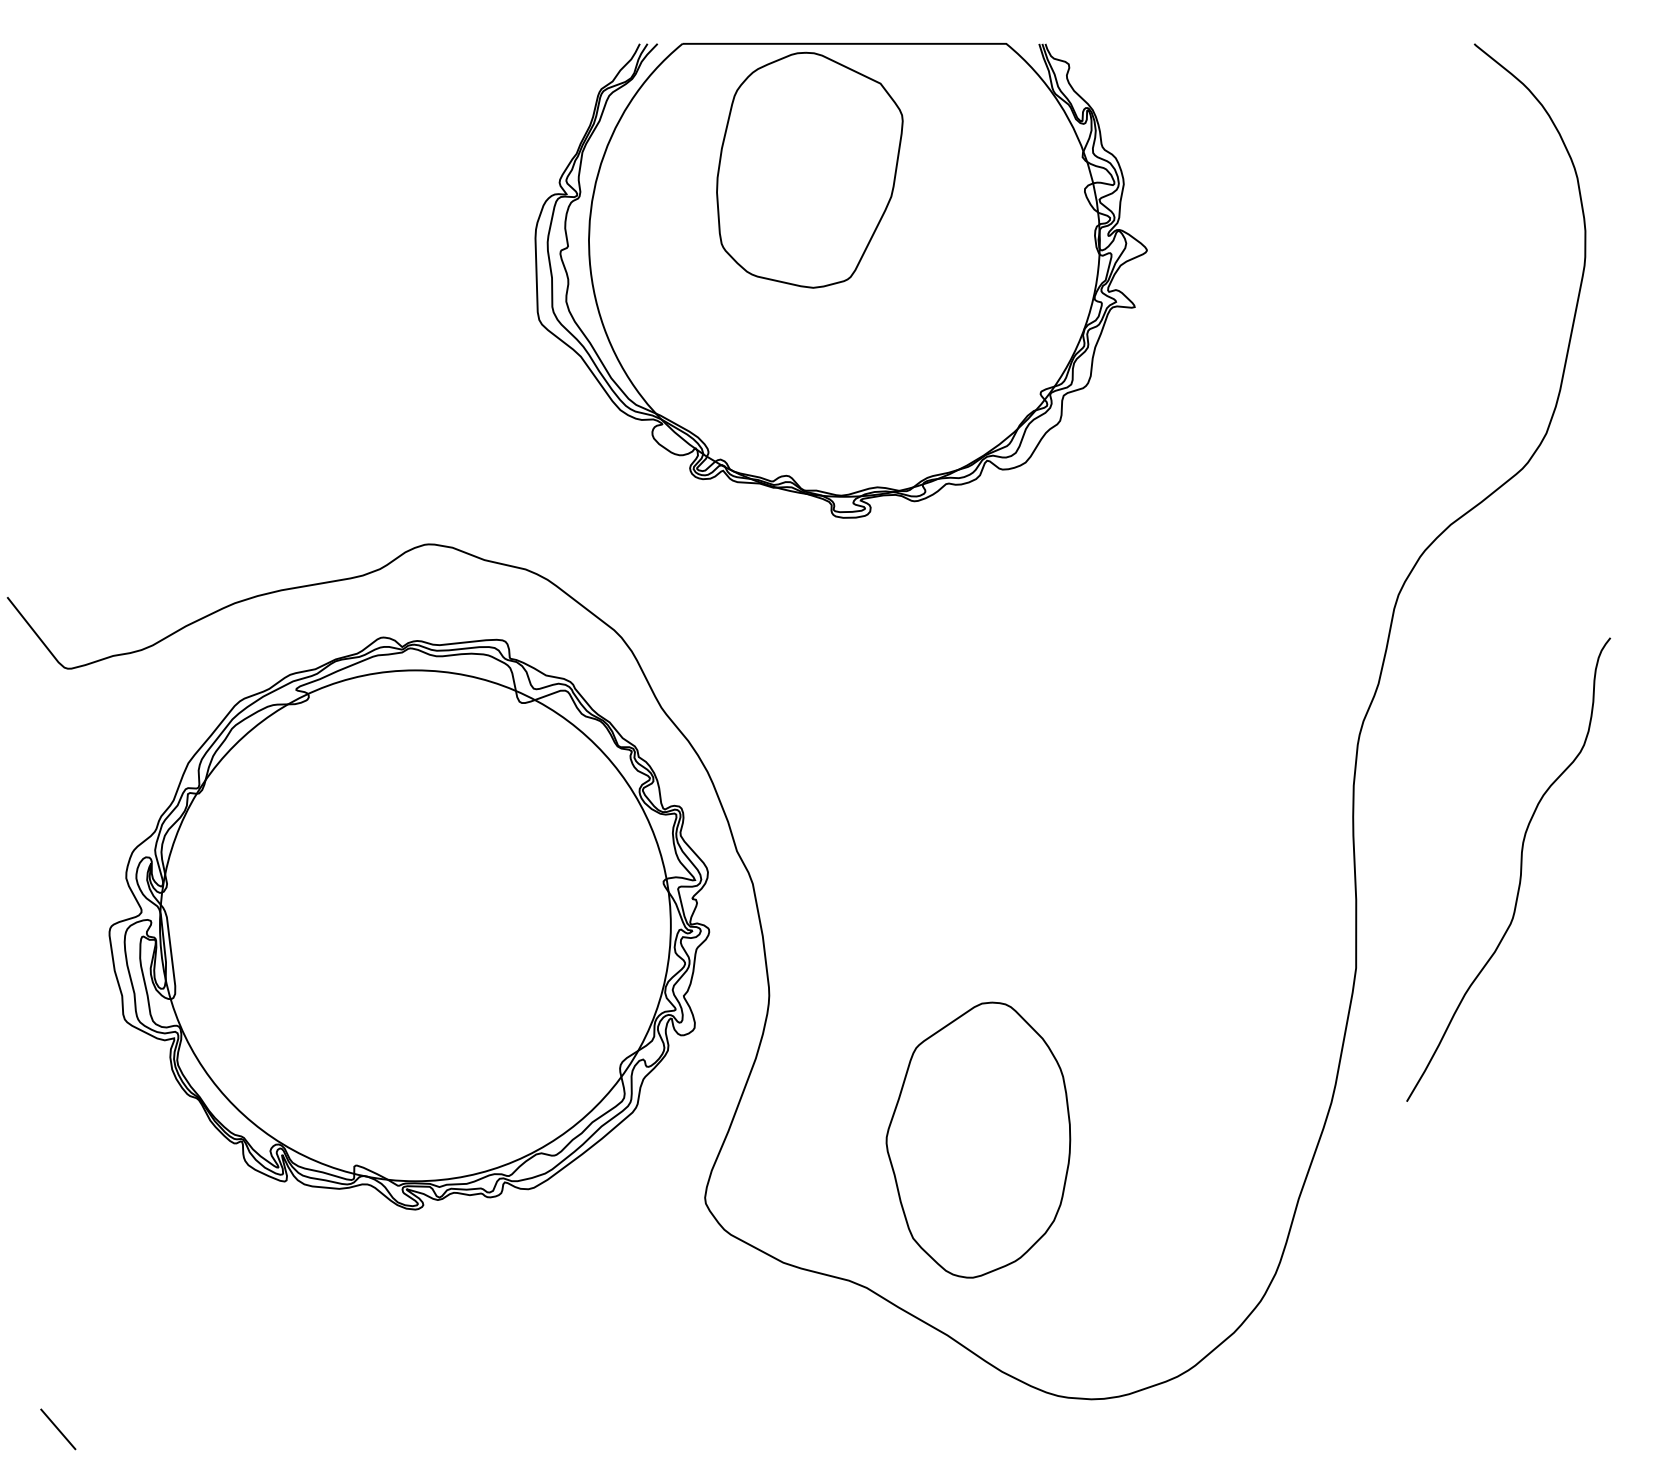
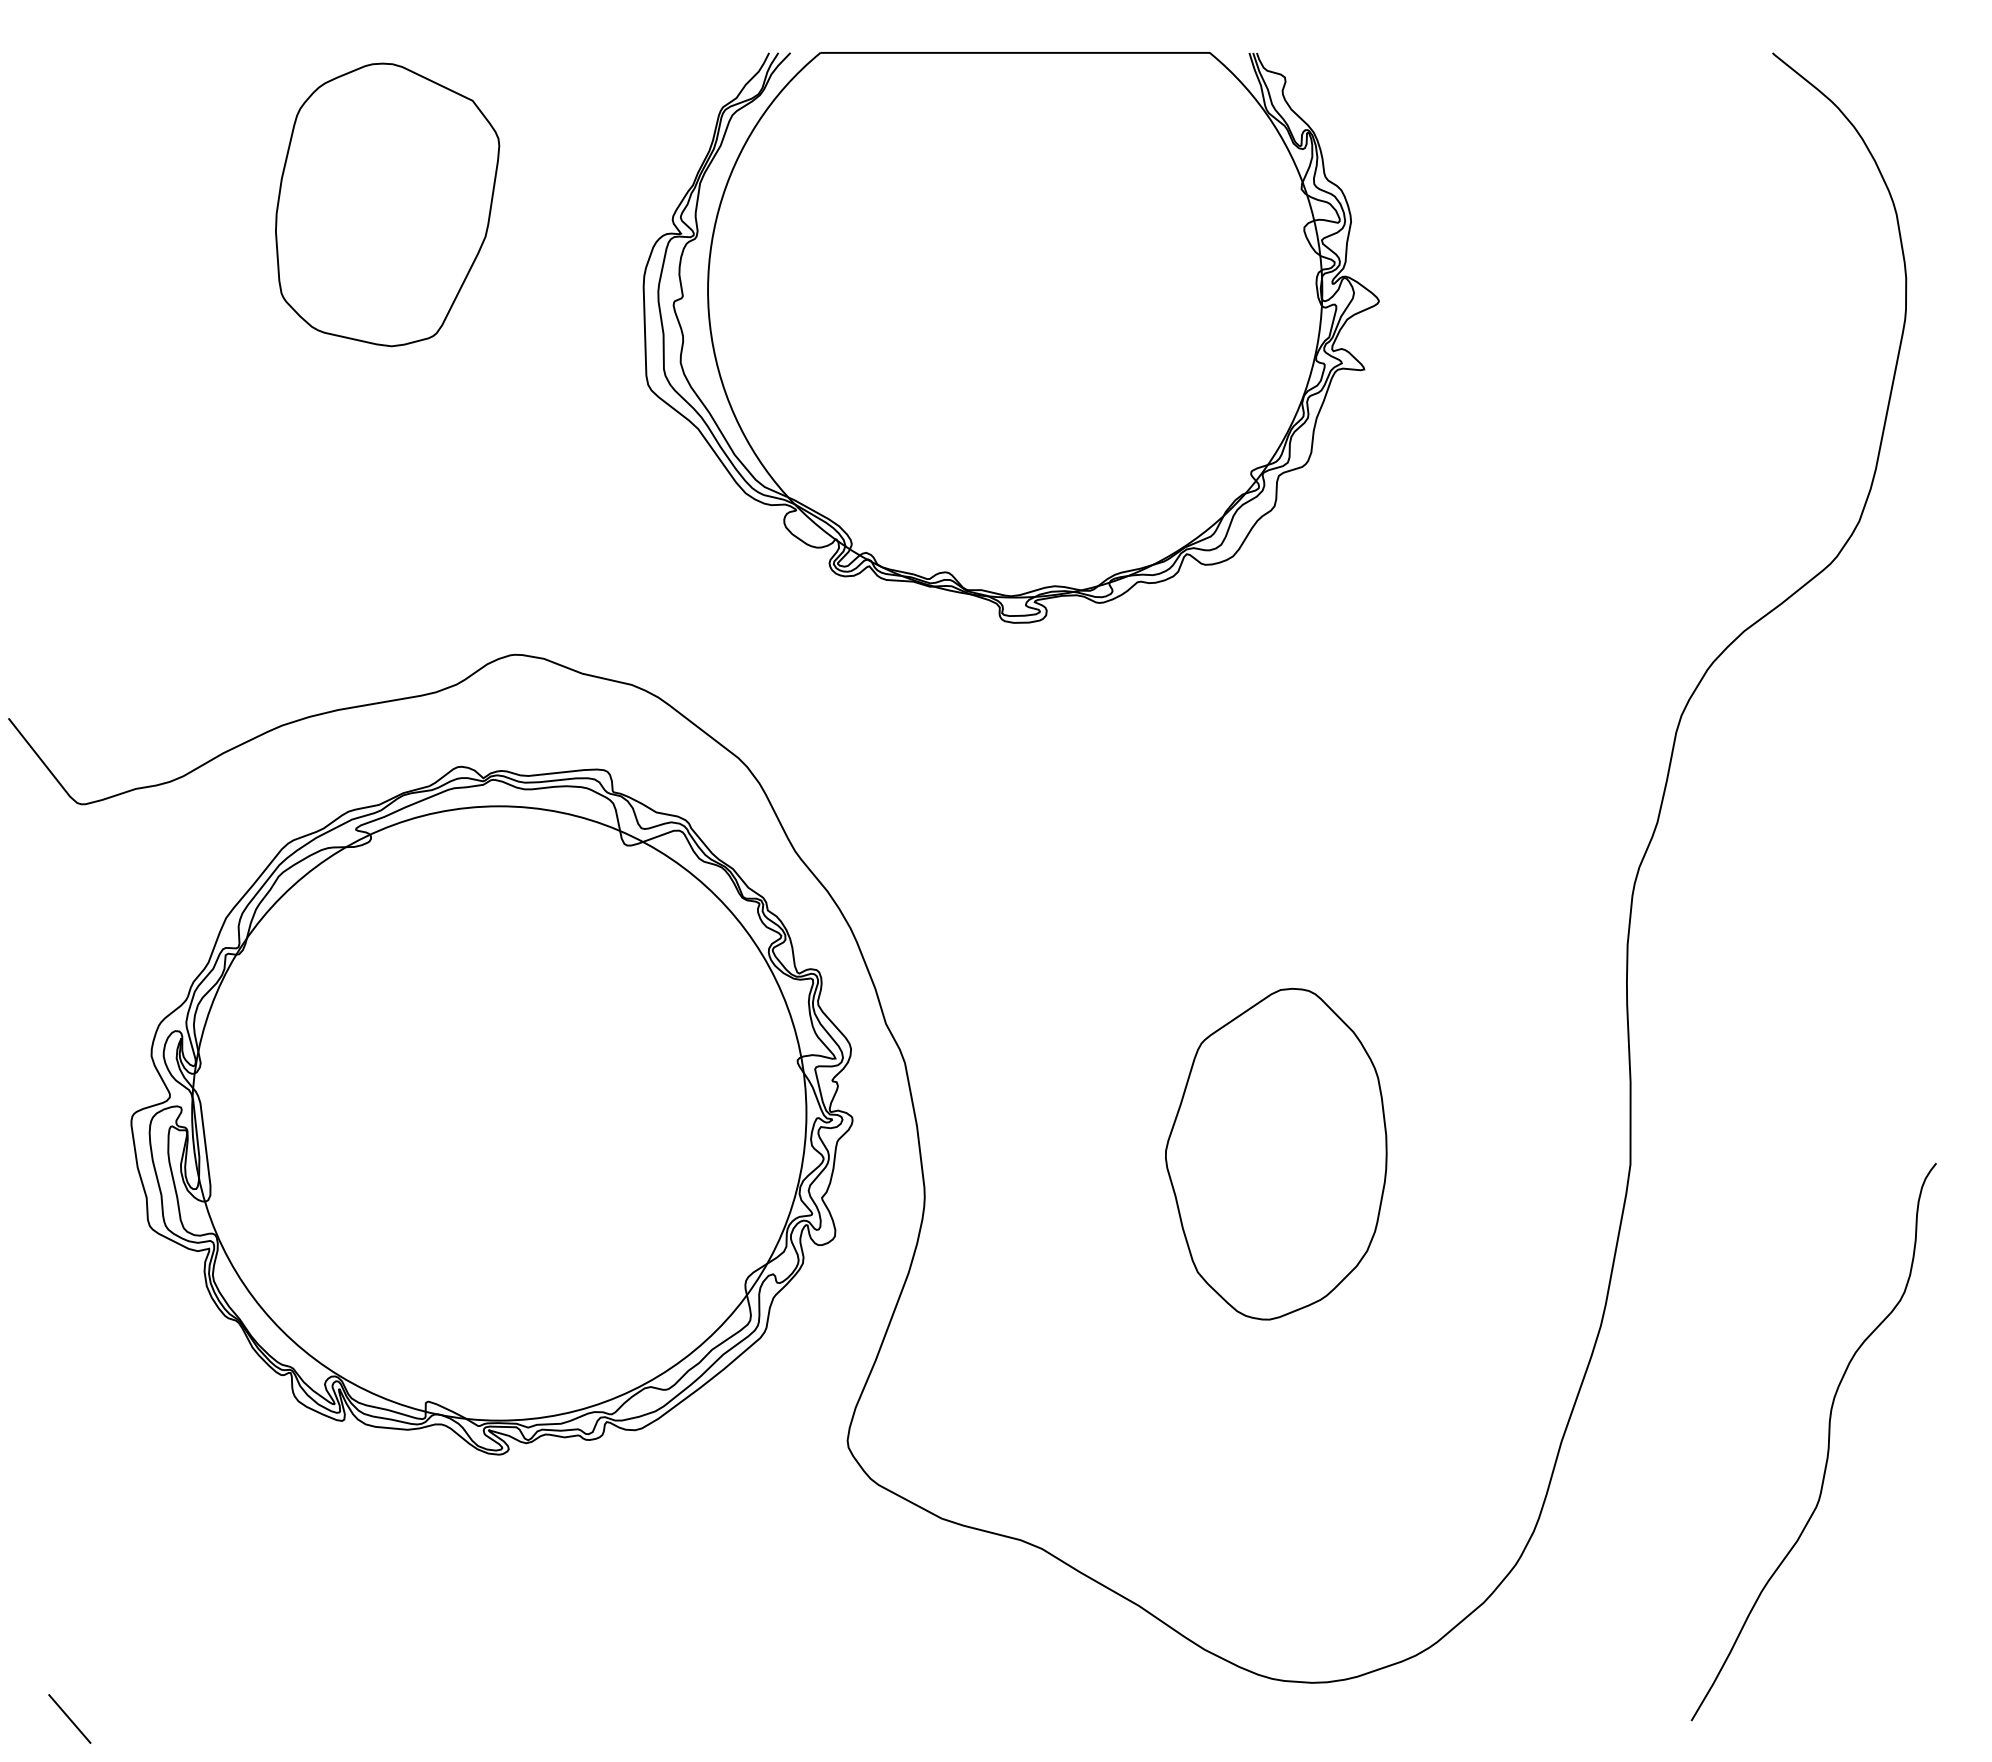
part: (809, 169) -> (387, 204), moved
curve: (1519, 872) -> (1827, 1445), moved
part: (978, 1139) -> (1276, 1153), moved

